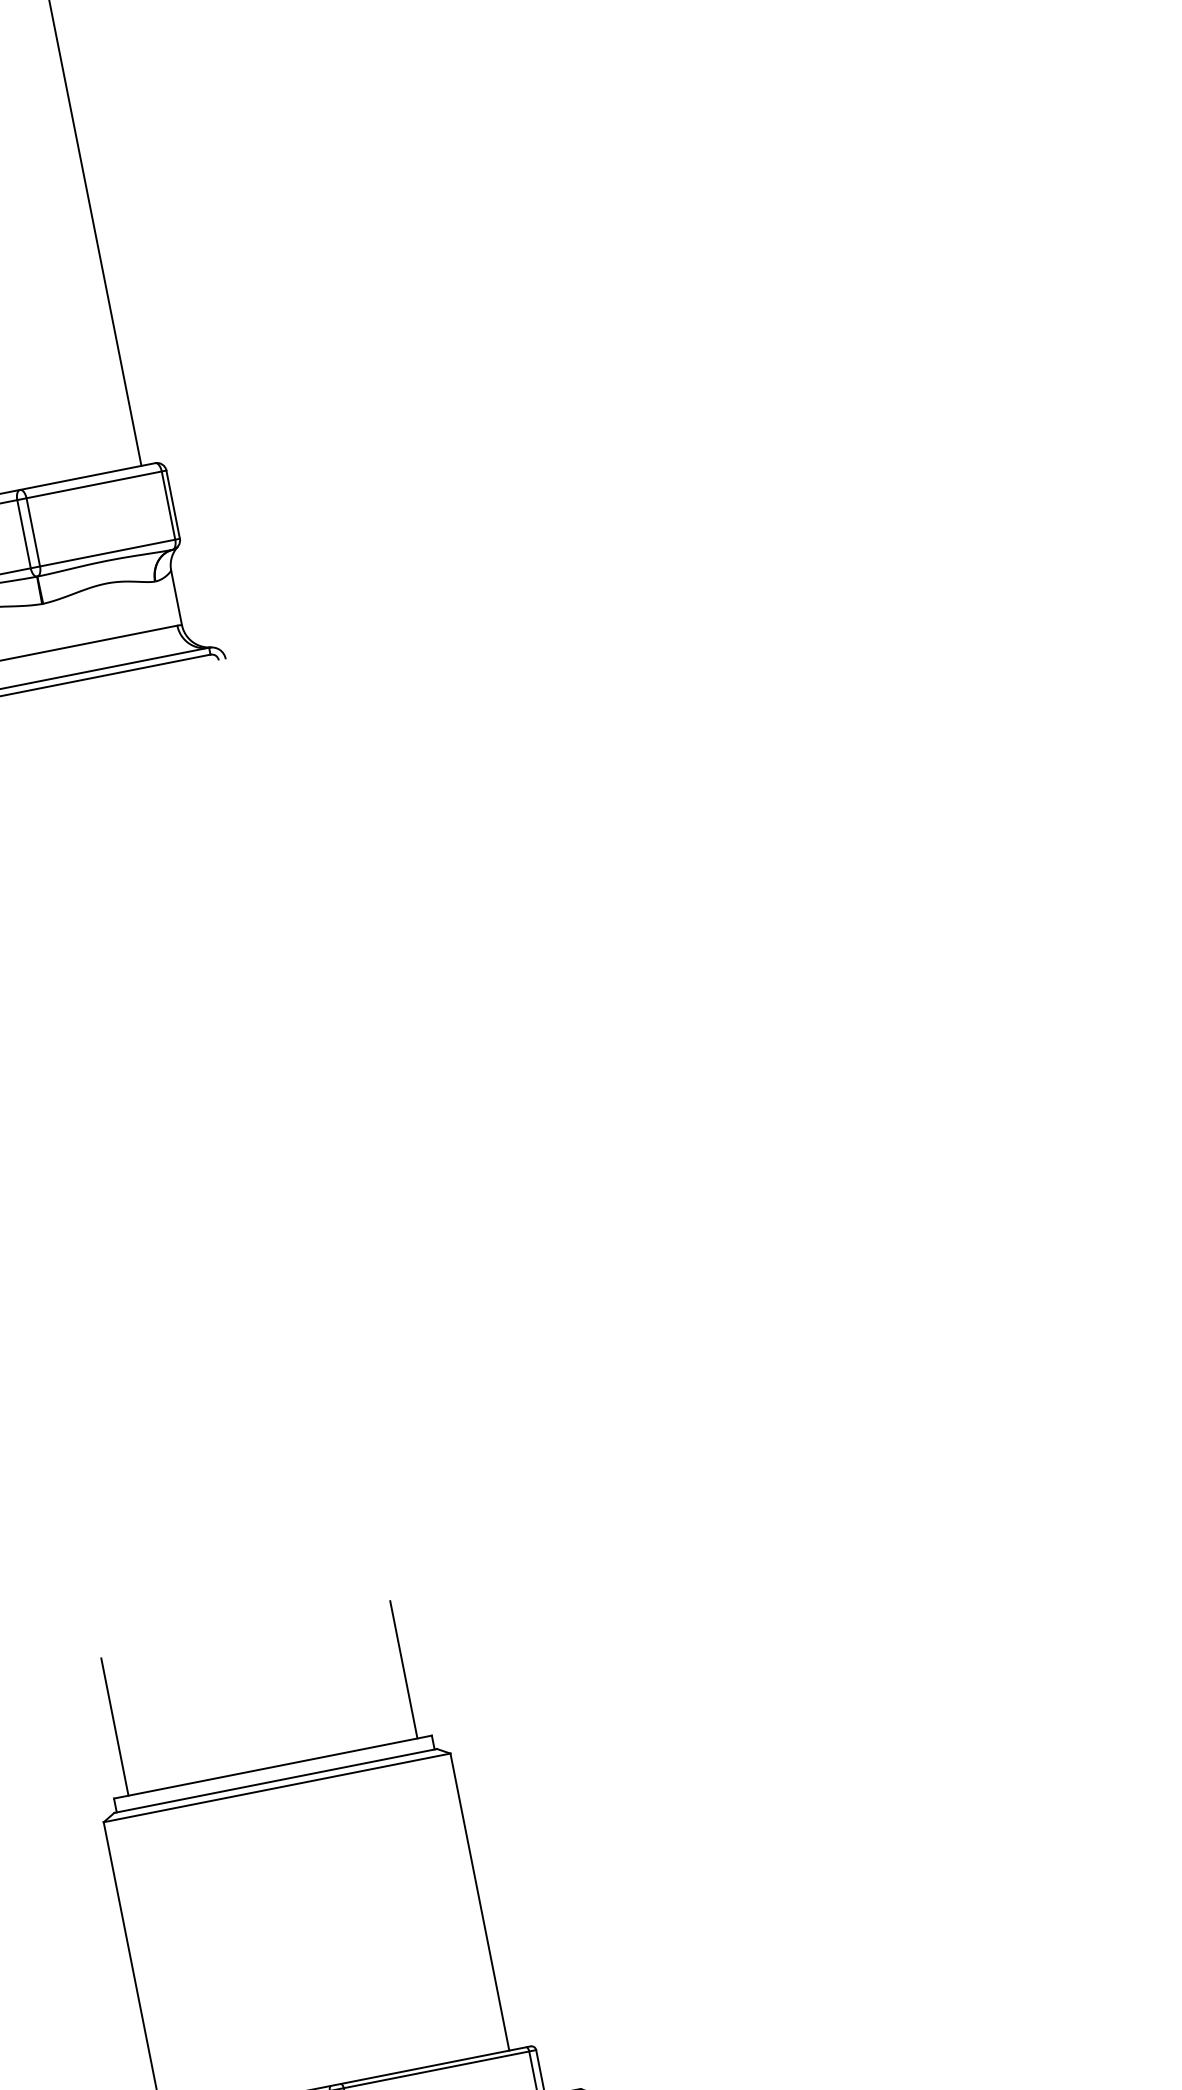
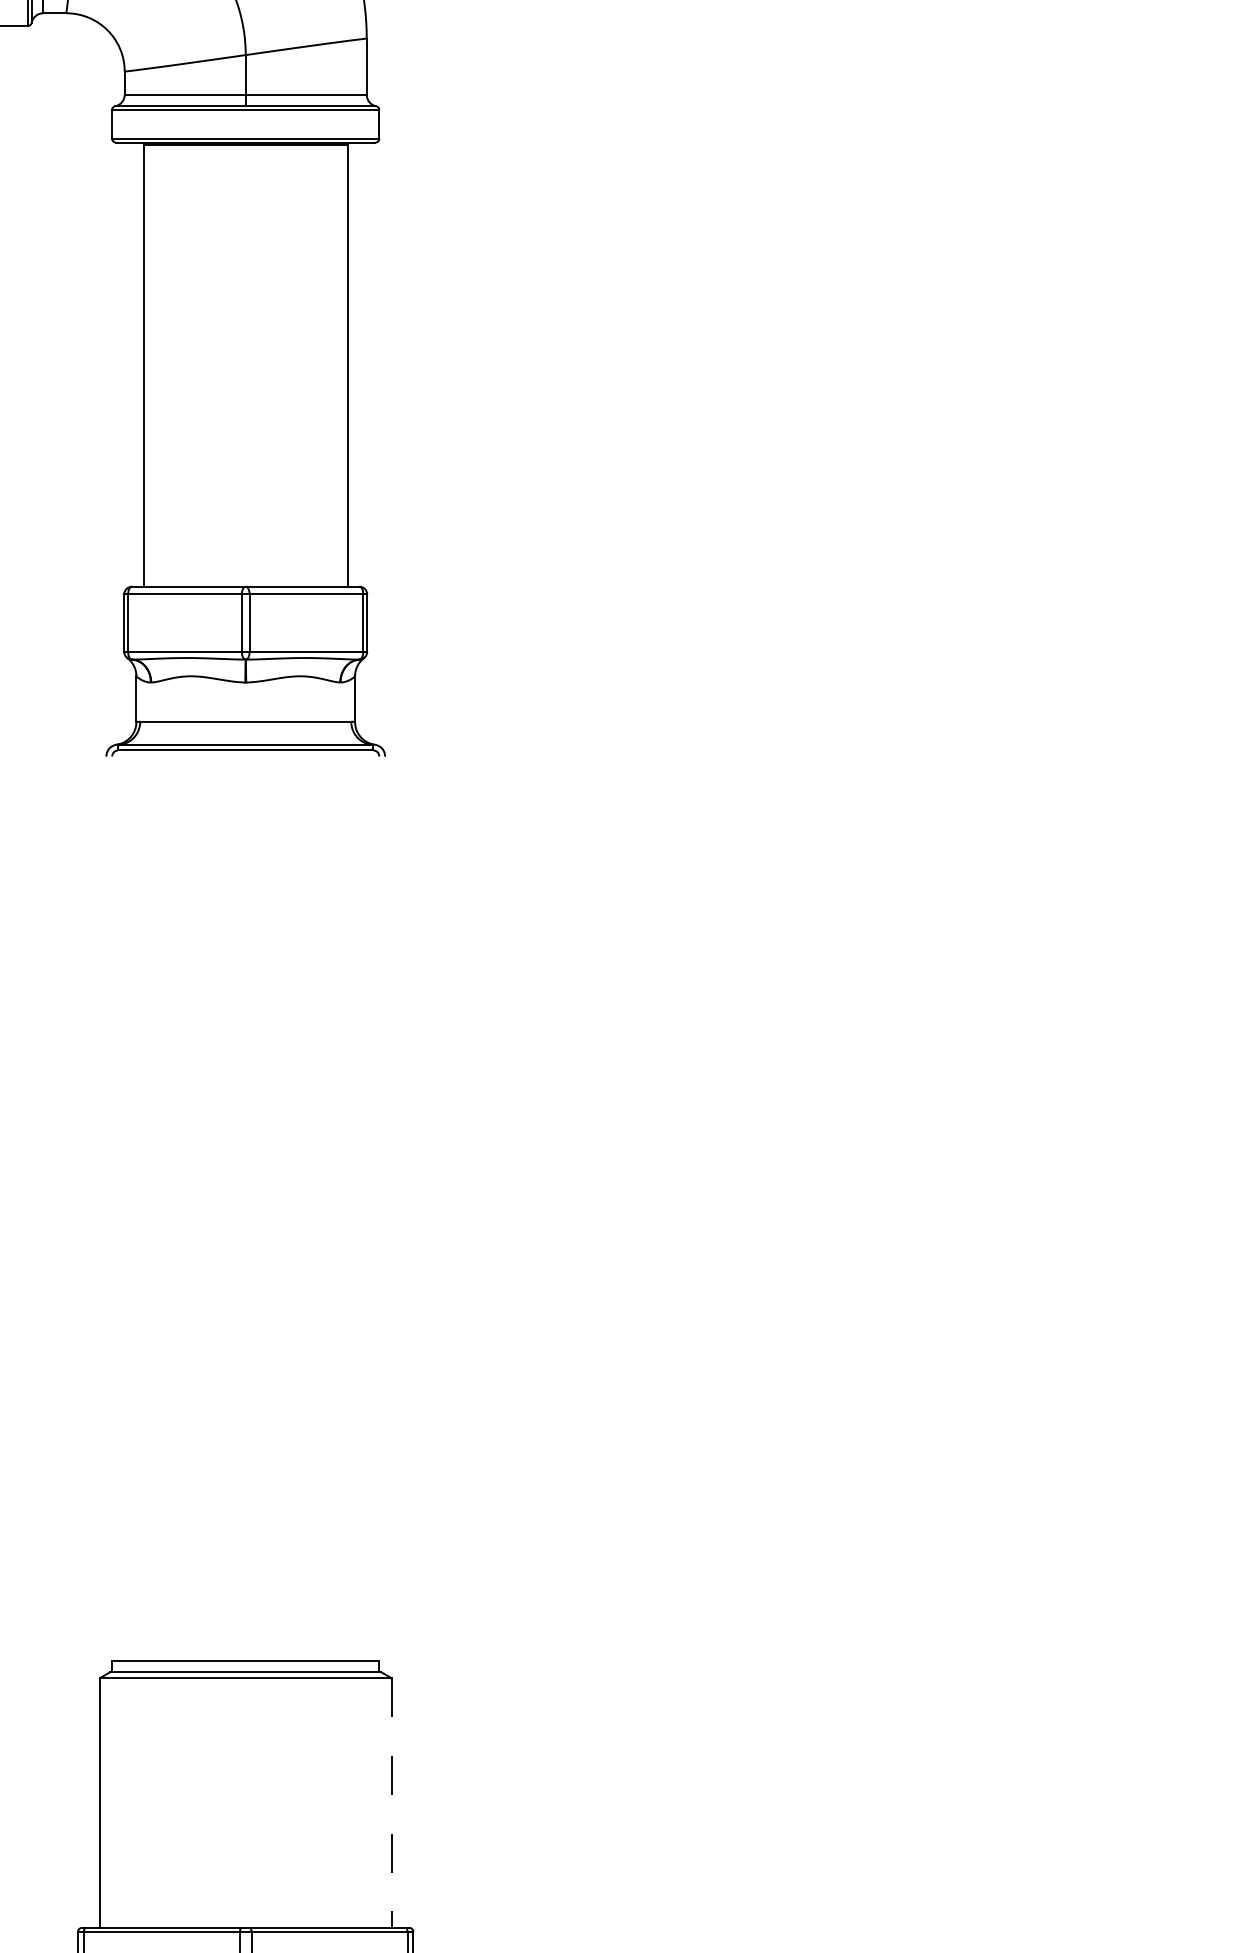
line: (404, 1669) -> (367, 1602), removed
line: (115, 1726) -> (124, 1602), removed
line: (479, 1902) -> (391, 1803), solid -> dashed

